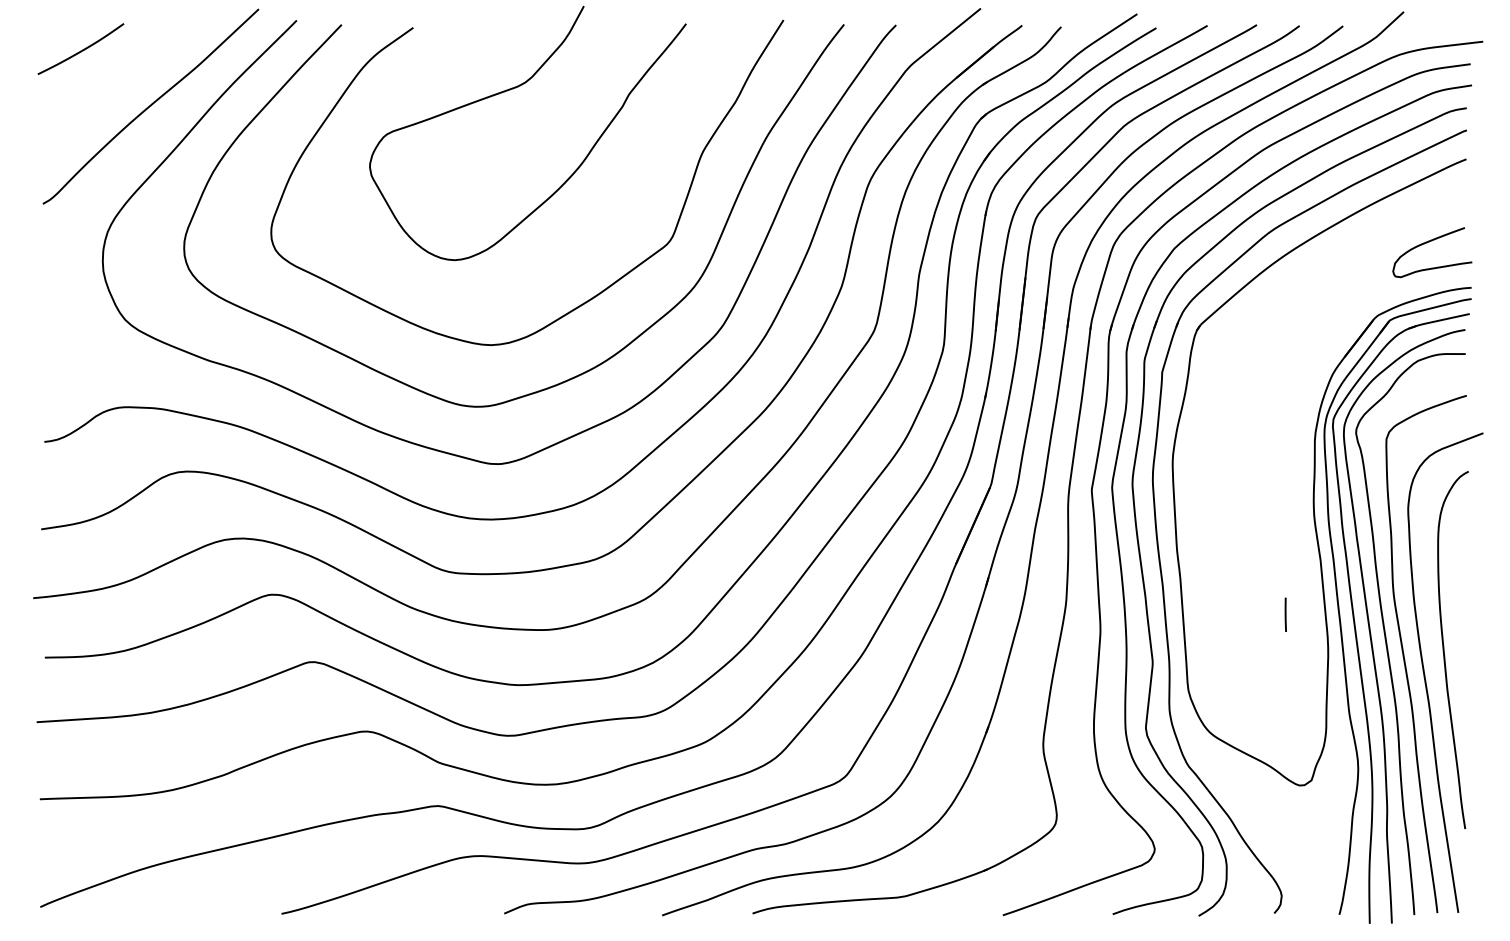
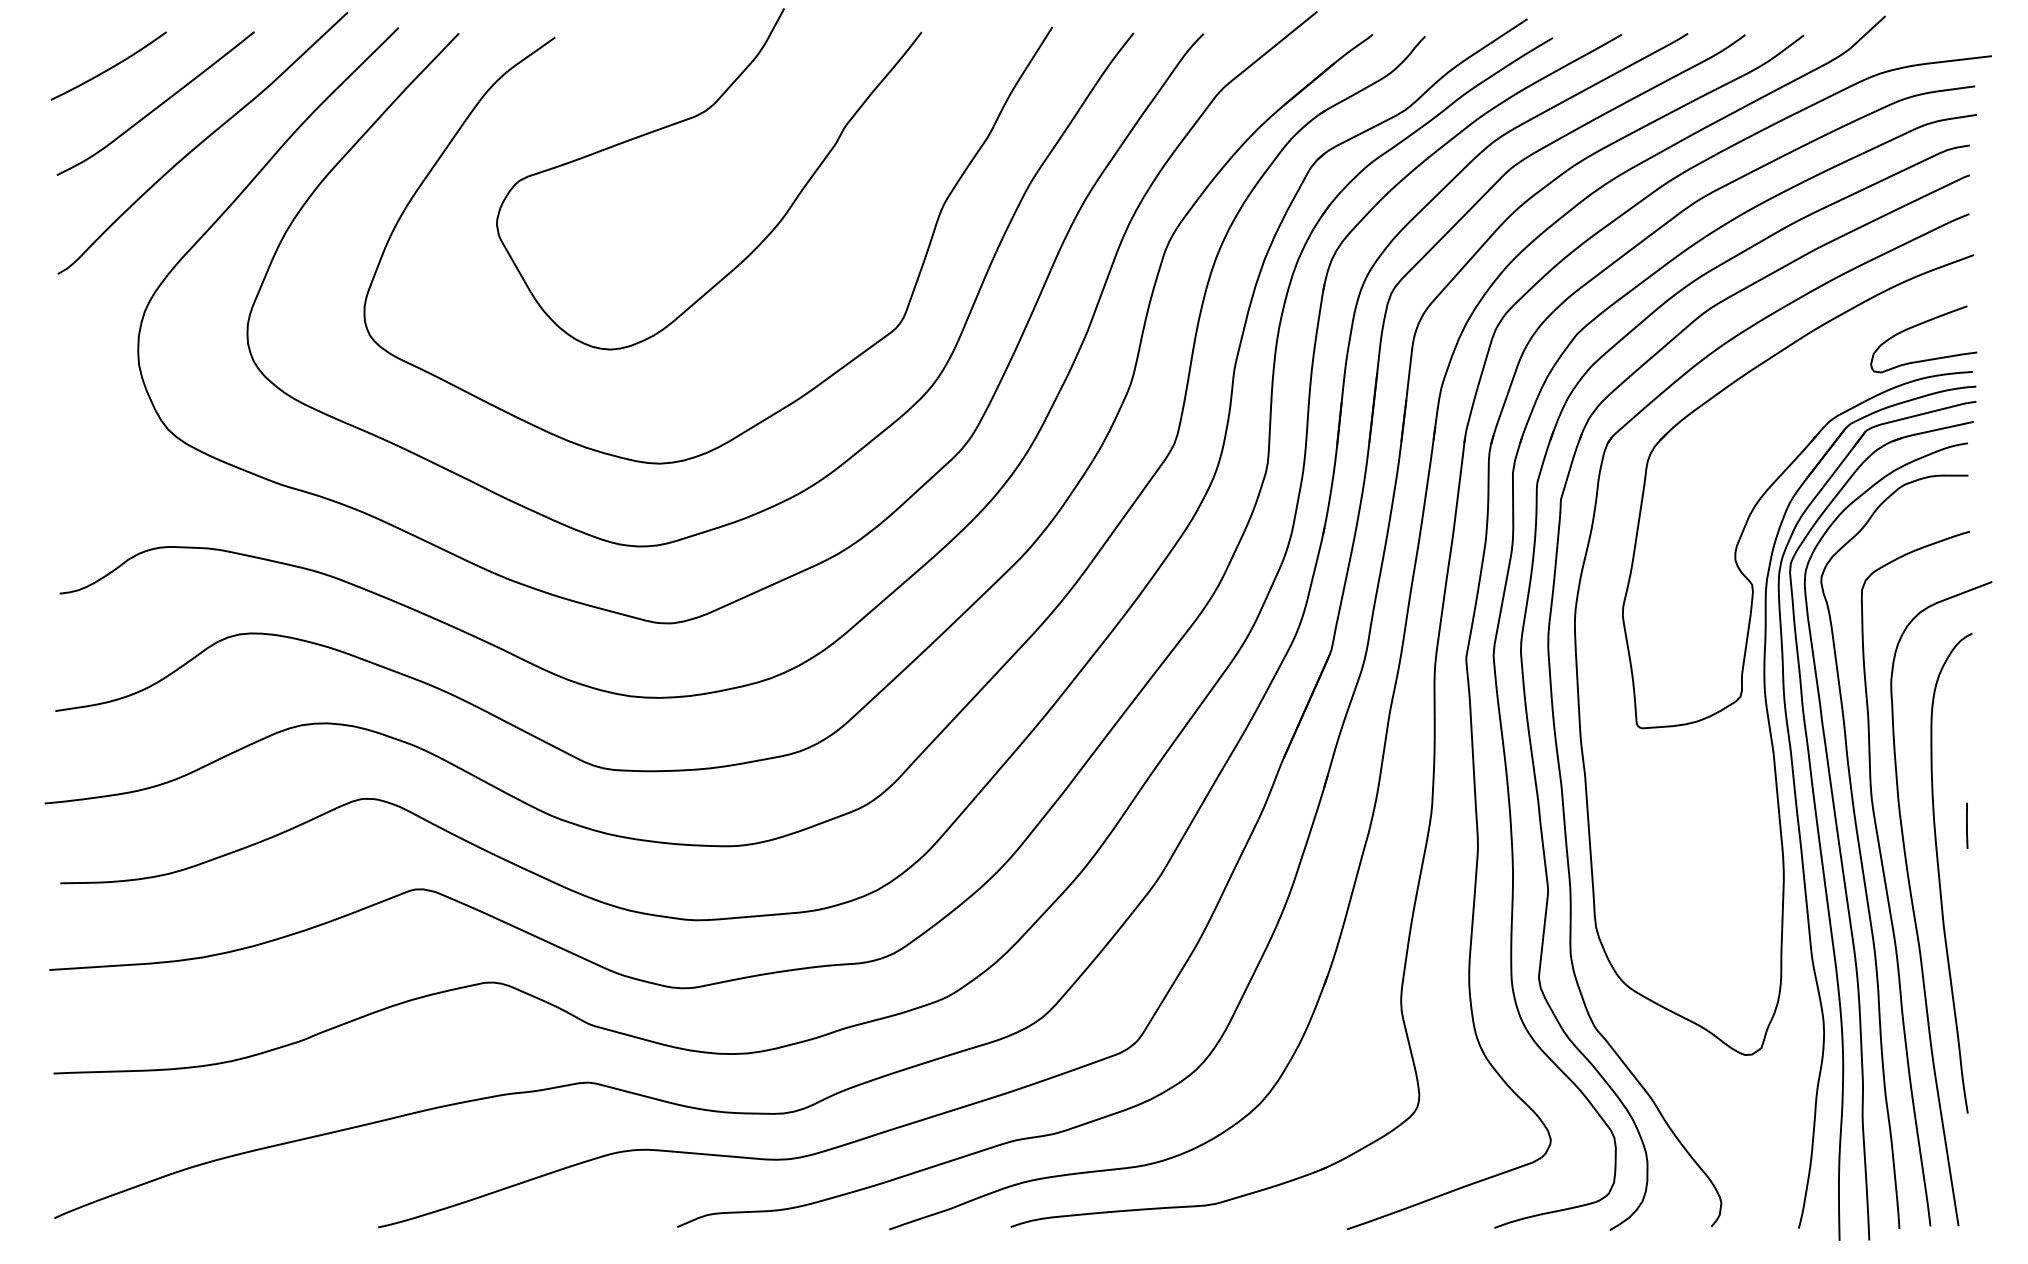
curve: (117, 78) -> (157, 105), added
part: (1326, 354) -> (1781, 476), added
line: (1285, 614) -> (1966, 825), moved

